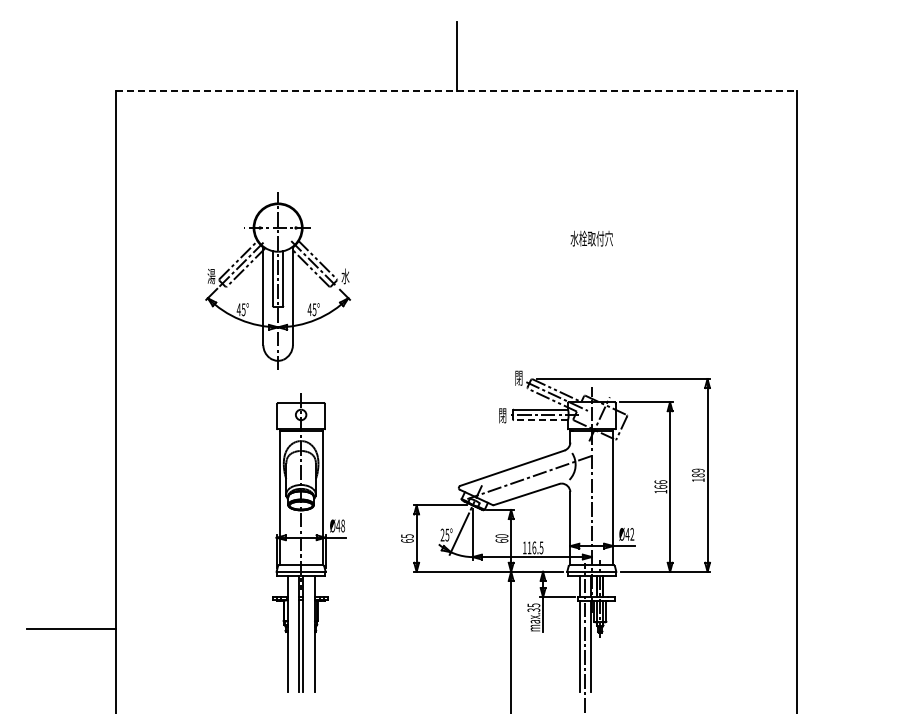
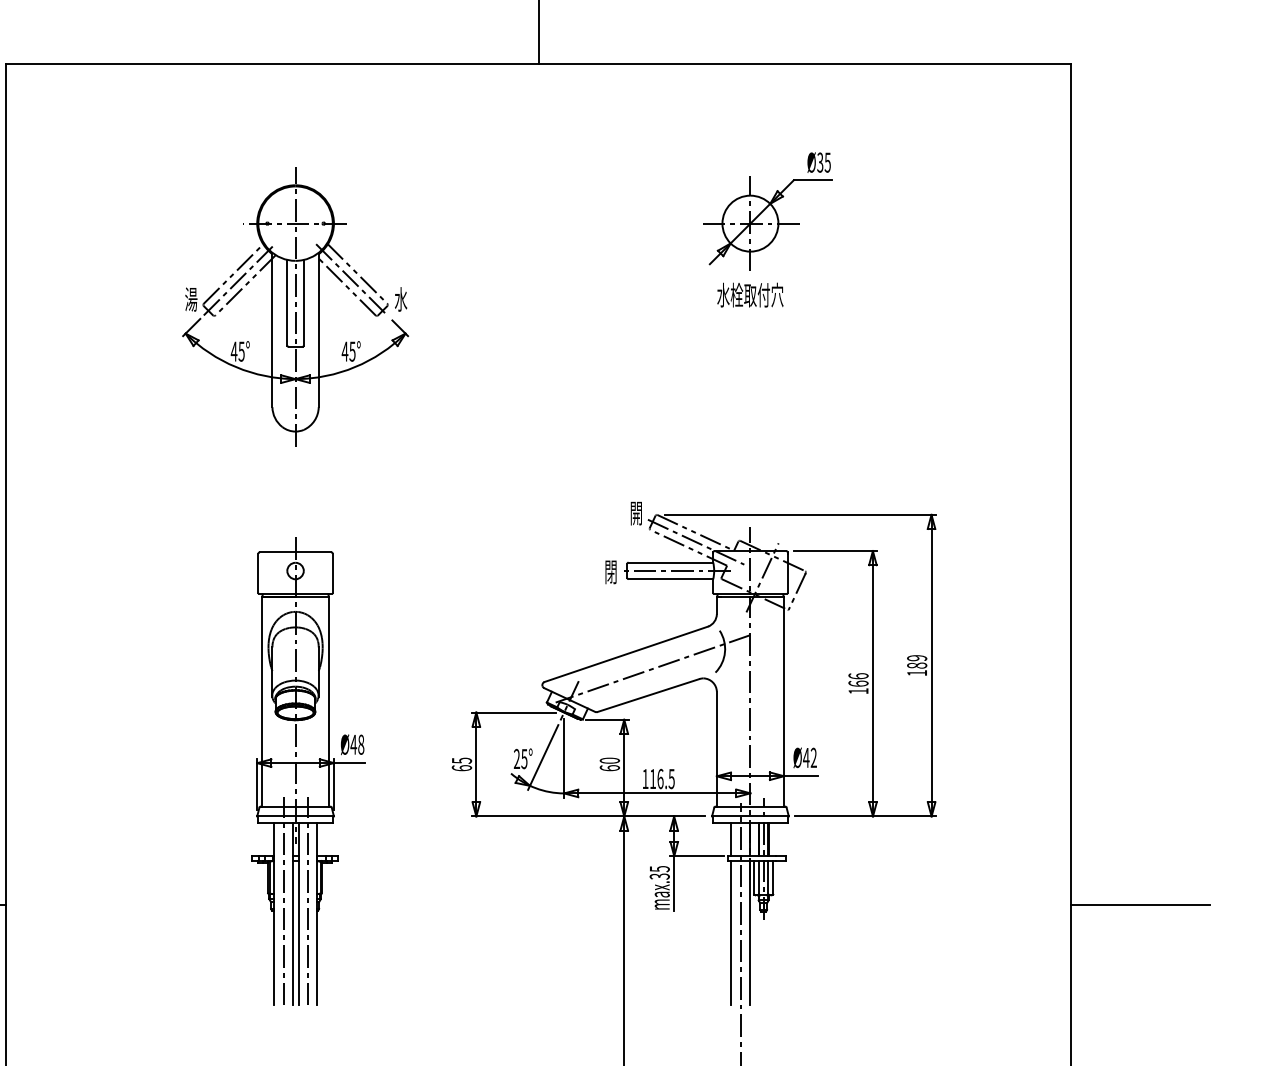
line: (457, 91) -> (540, 64), dashed -> solid
part: (602, 184) -> (767, 210), added
part: (277, 280) -> (294, 305), moved
text: (518, 379) -> (635, 515), 閉 -> 開
line: (540, 420) -> (670, 579), dashed -> solid
line: (293, 625) -> (283, 900), added
line: (308, 625) -> (307, 900), added
line: (840, 628) -> (1139, 905), added

